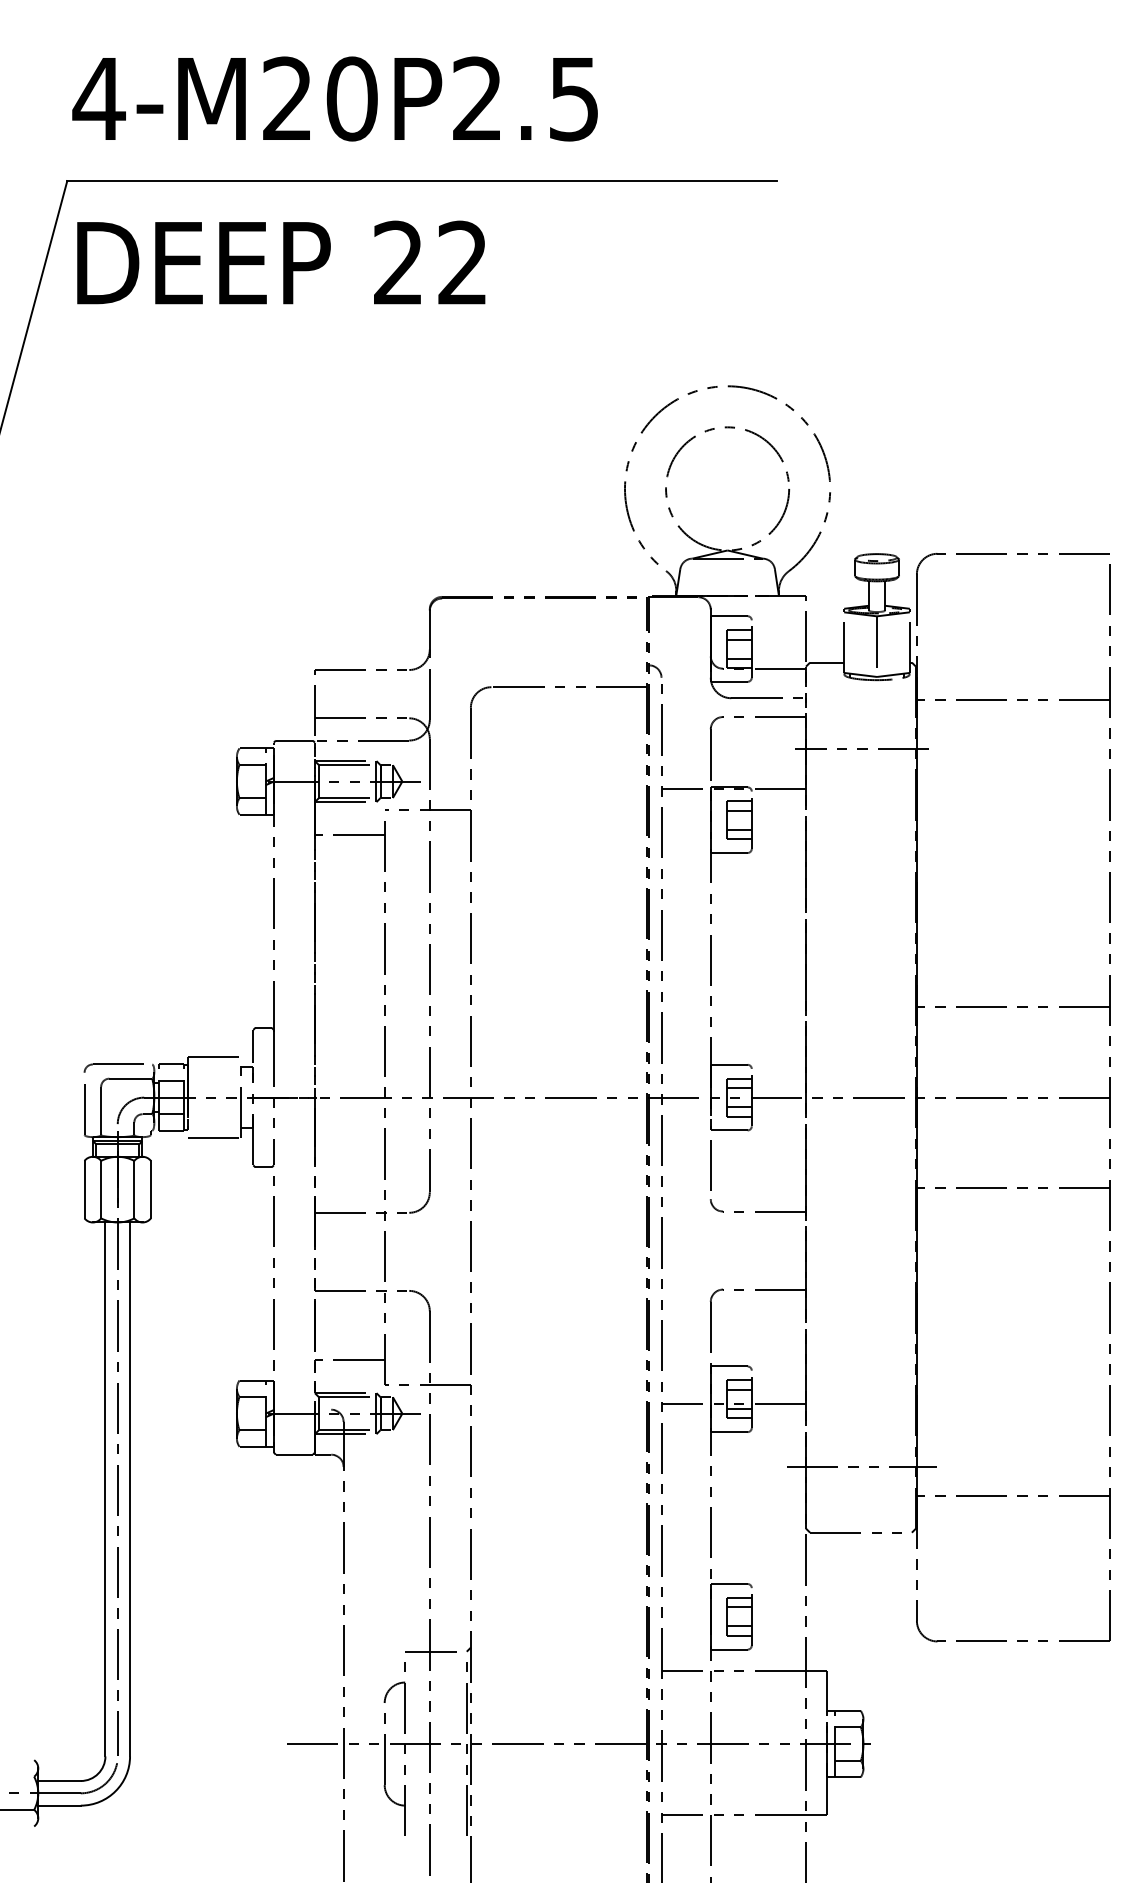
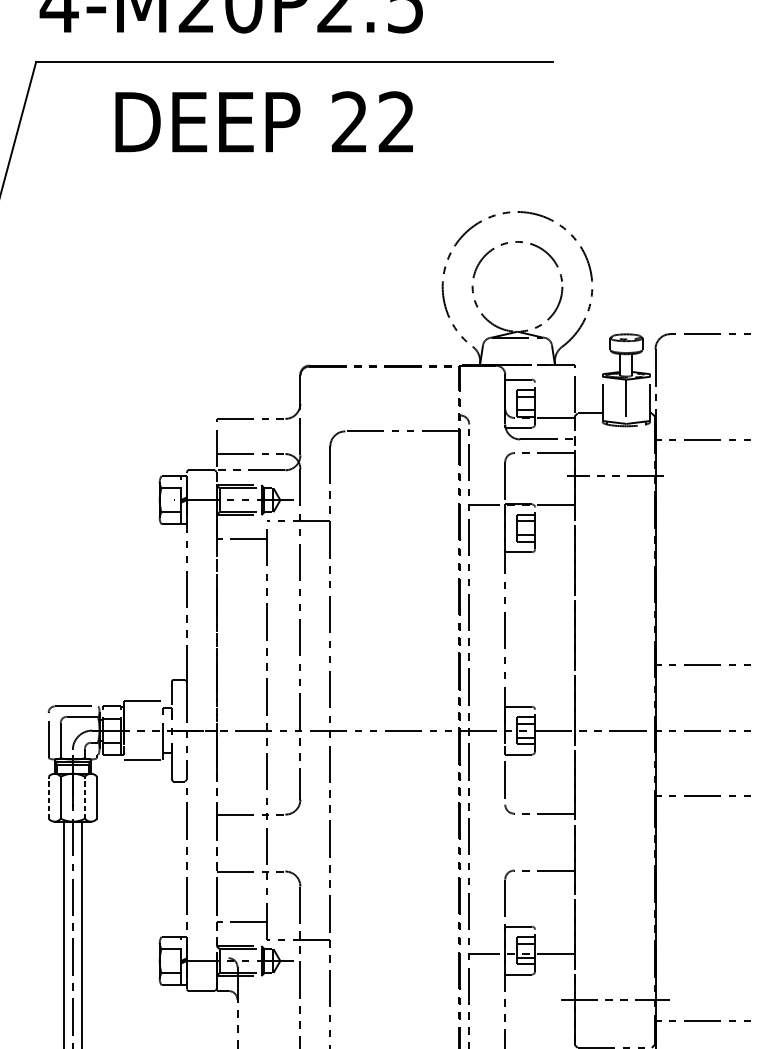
text: (281, 262) -> (264, 121), moved
line: (84, 1189) -> (48, 797), solid -> dashed
line: (134, 1189) -> (85, 797), solid -> dashed

